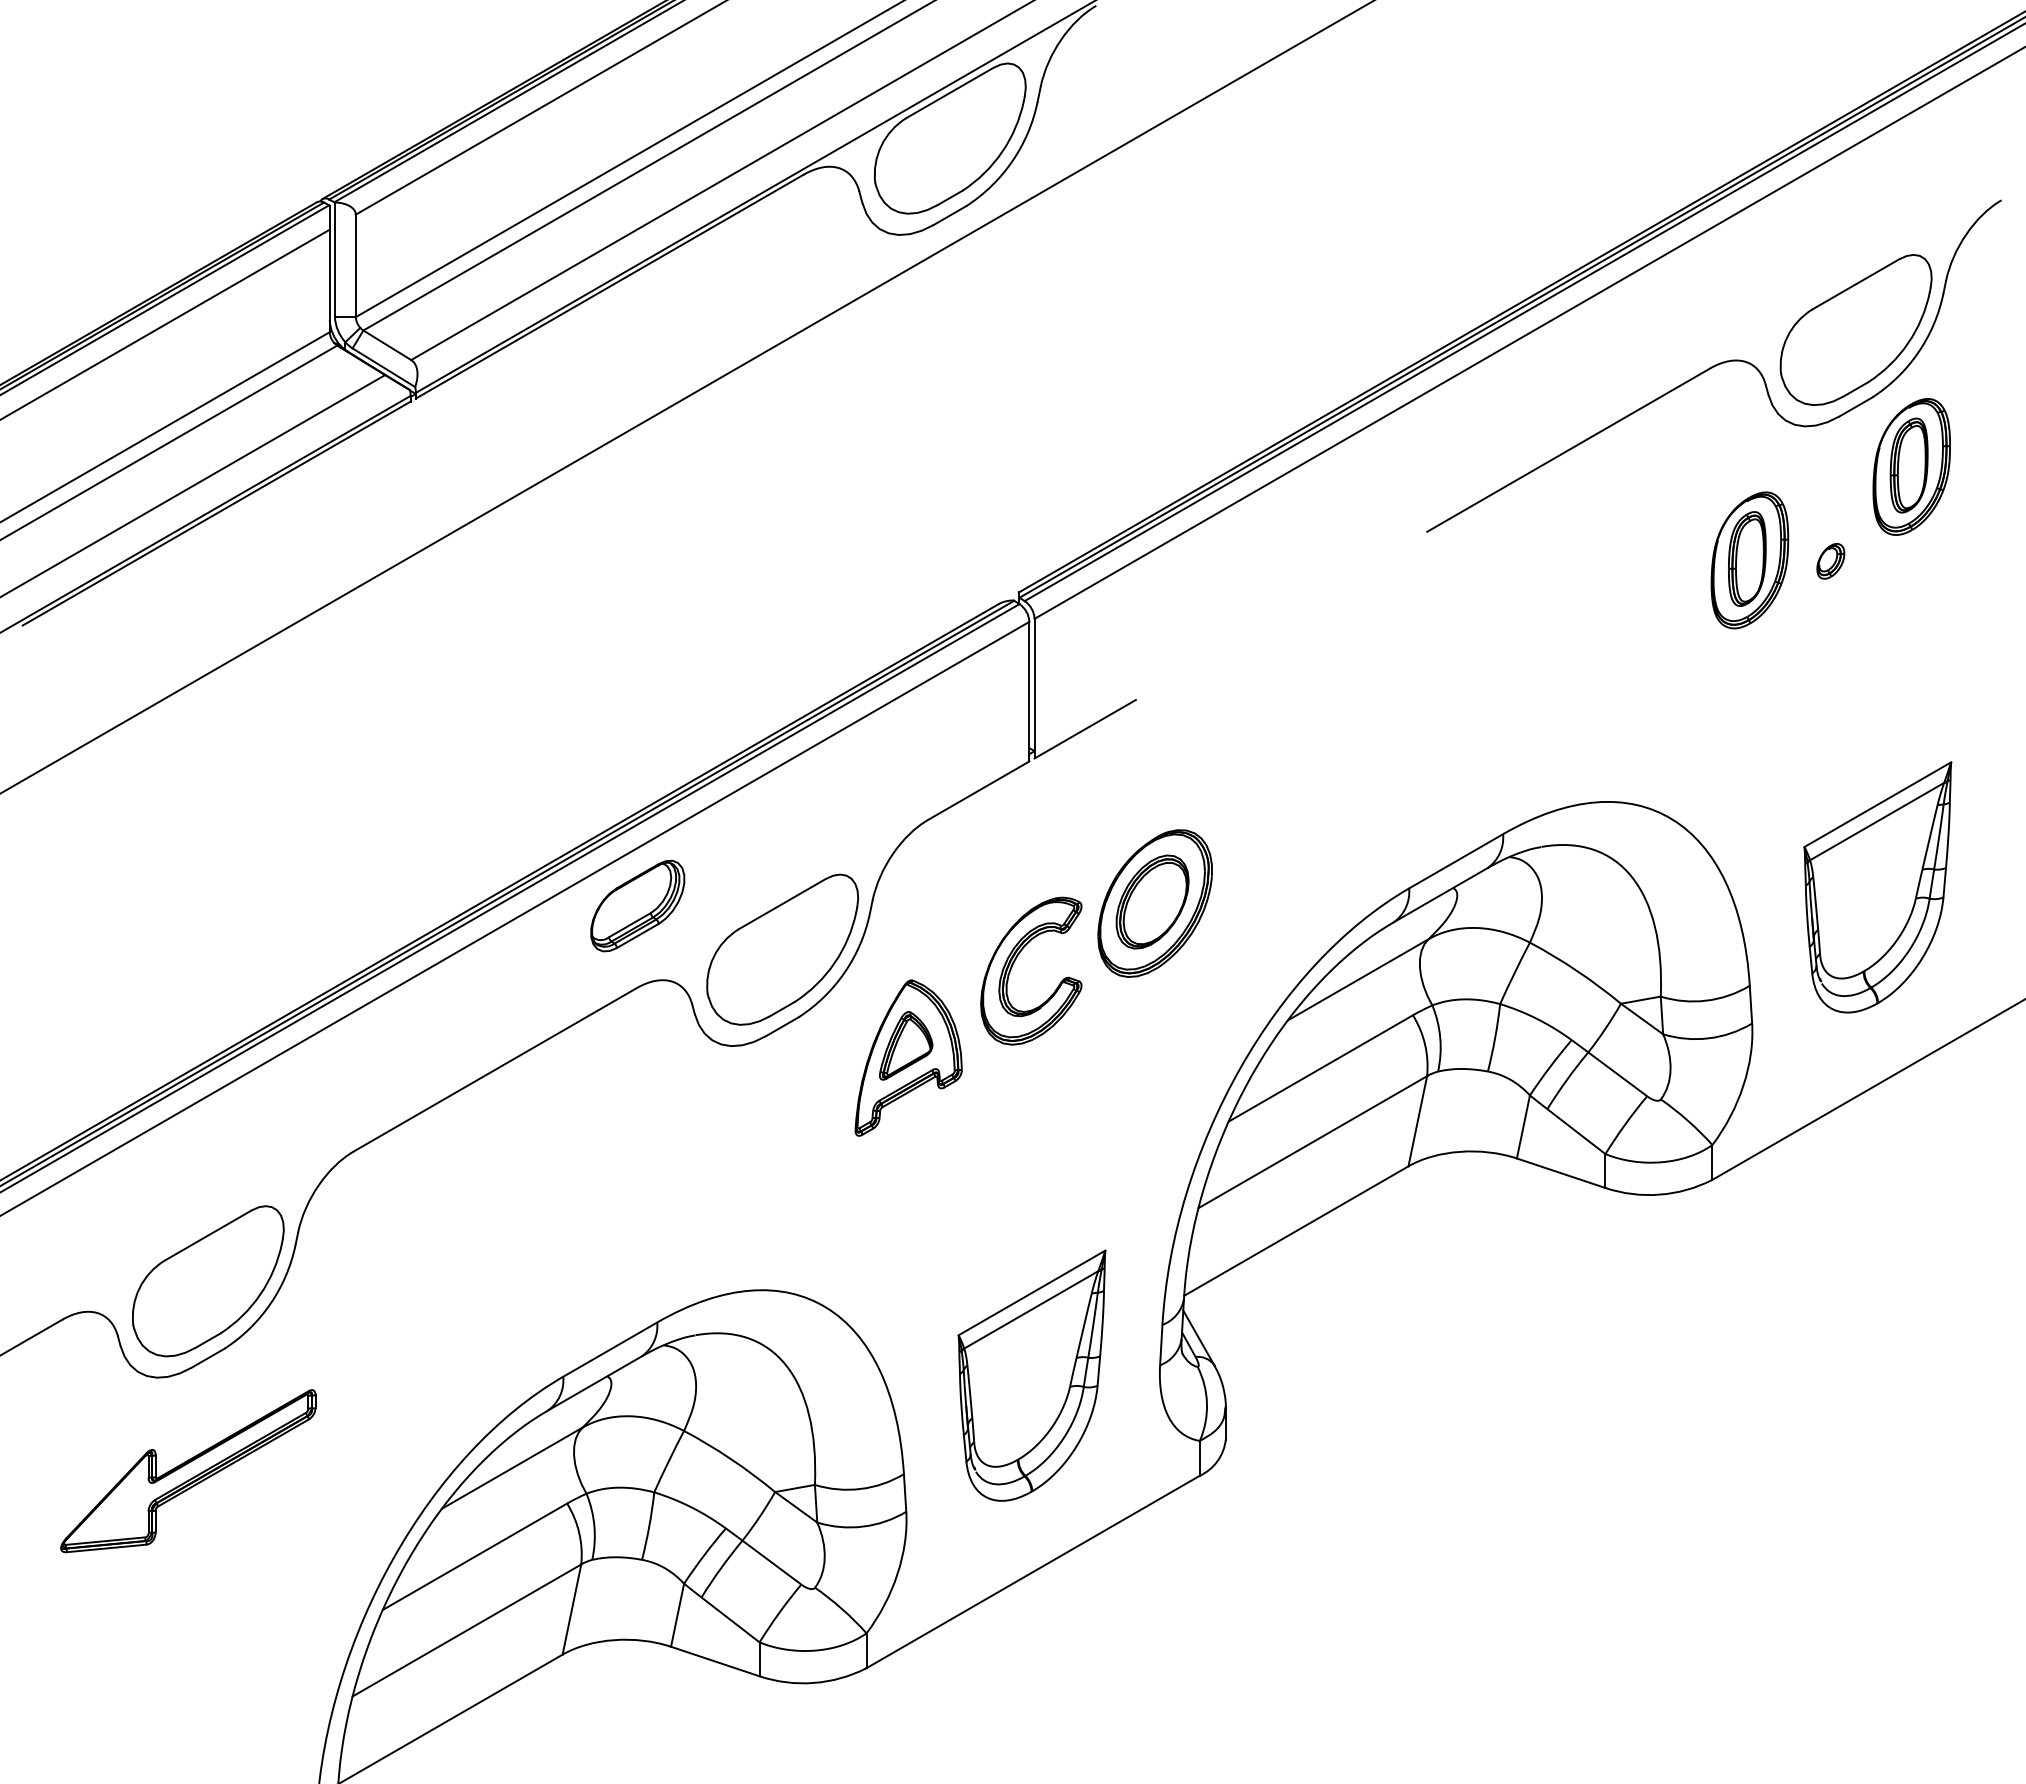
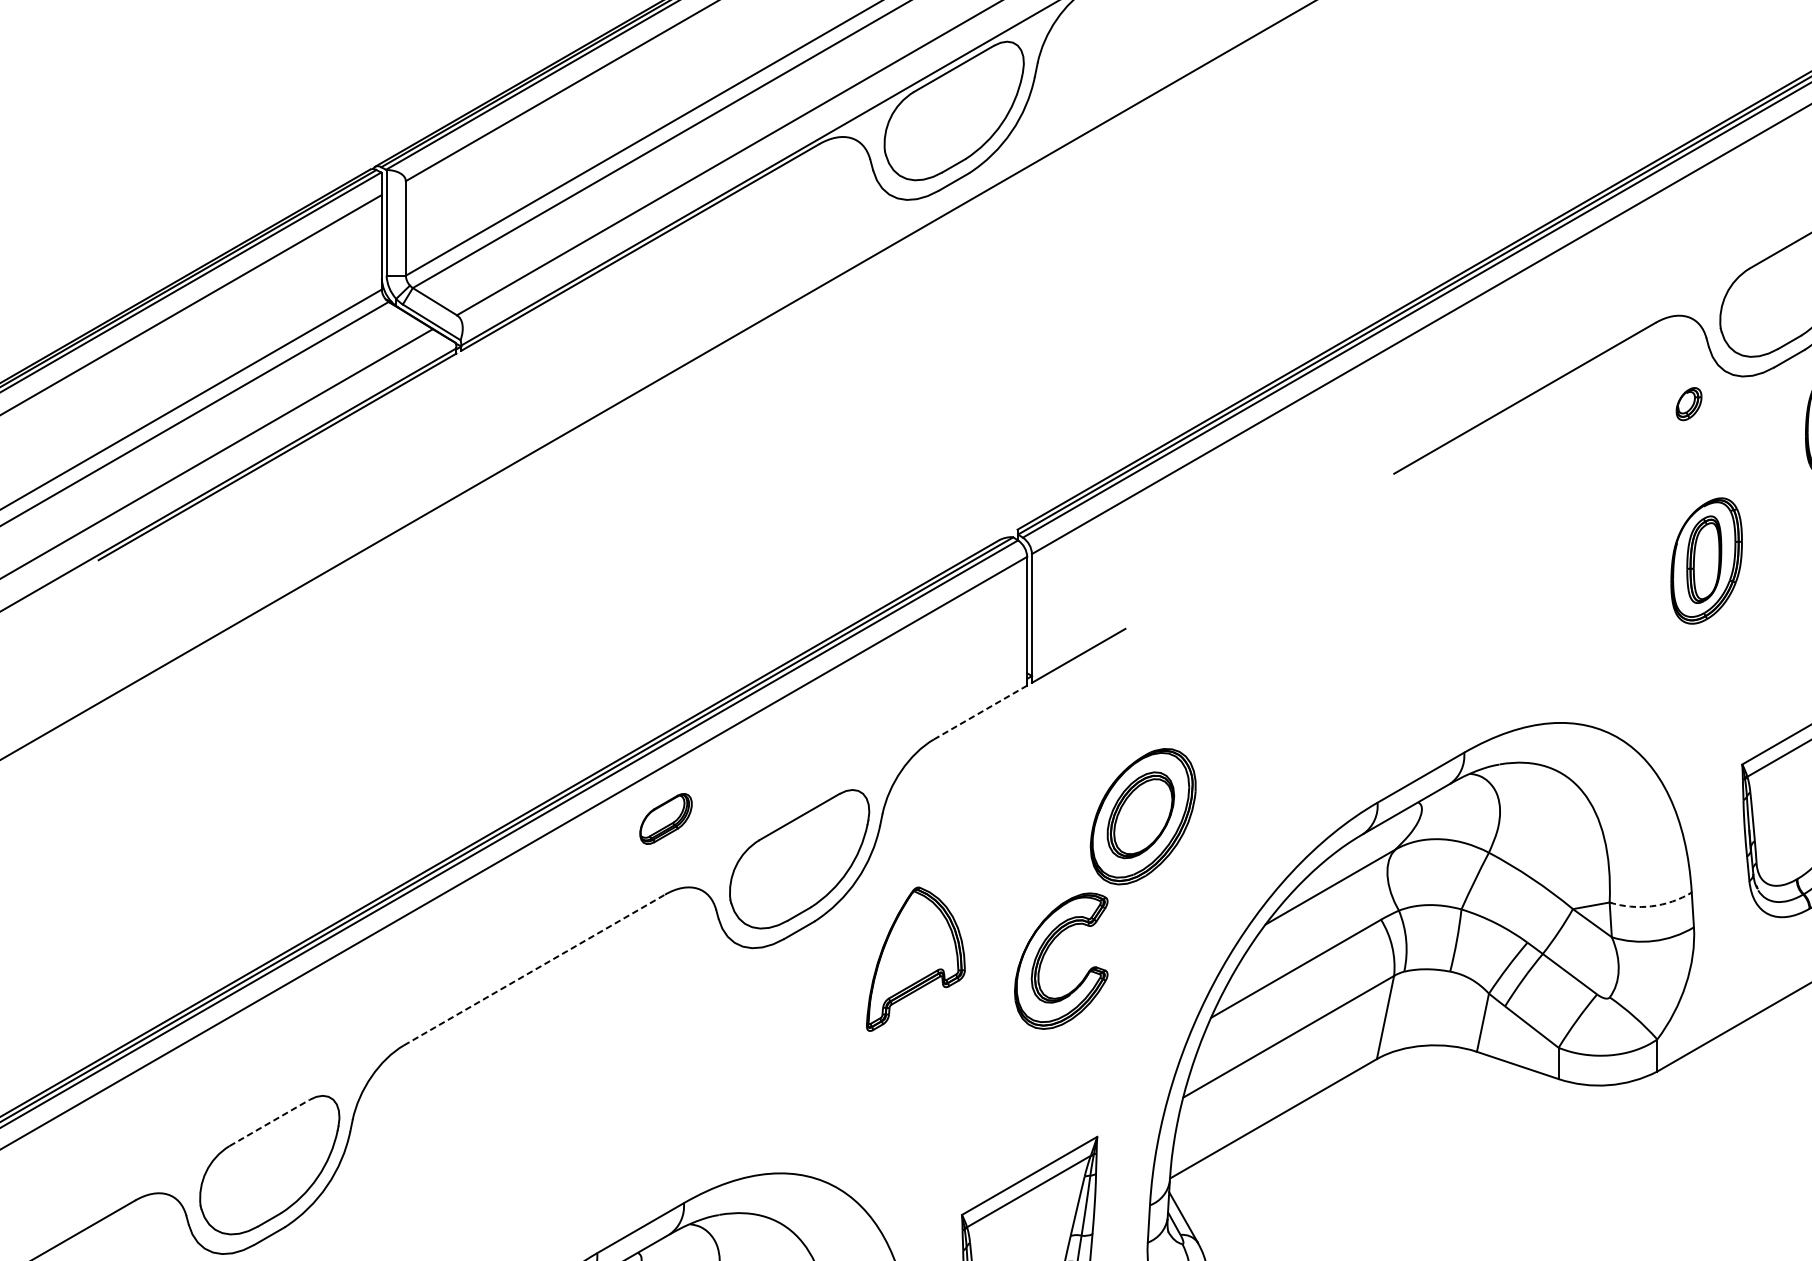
part: (1749, 560) -> (1706, 561), moved
part: (1830, 561) -> (1688, 404), moved
line: (979, 790) -> (981, 712), solid -> dashed
part: (637, 905) -> (665, 818), size x0.6
part: (1015, 961) -> (1046, 952), moved
arc: (1706, 1000) -> (1651, 906), solid -> dashed
part: (906, 1045) -> (913, 947), removed
line: (495, 1069) -> (534, 969), solid -> dashed
line: (208, 1235) -> (269, 1122), solid -> dashed

